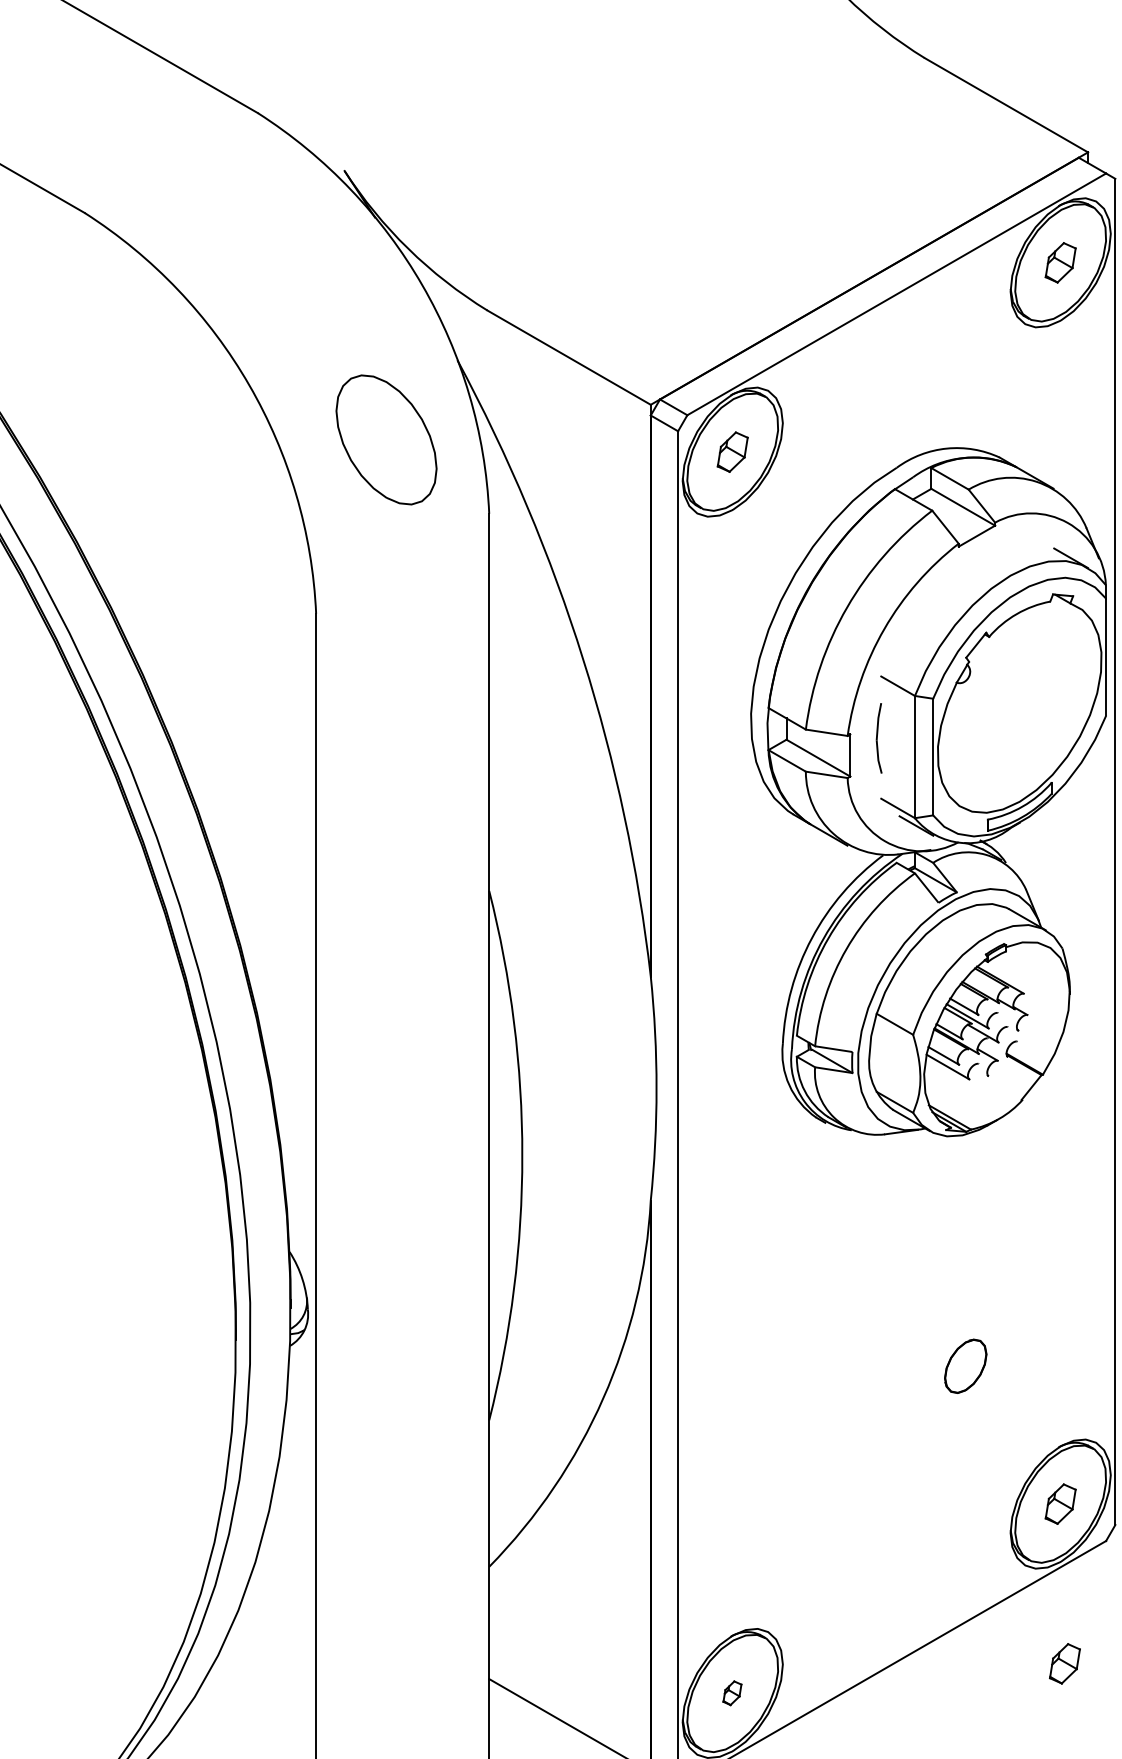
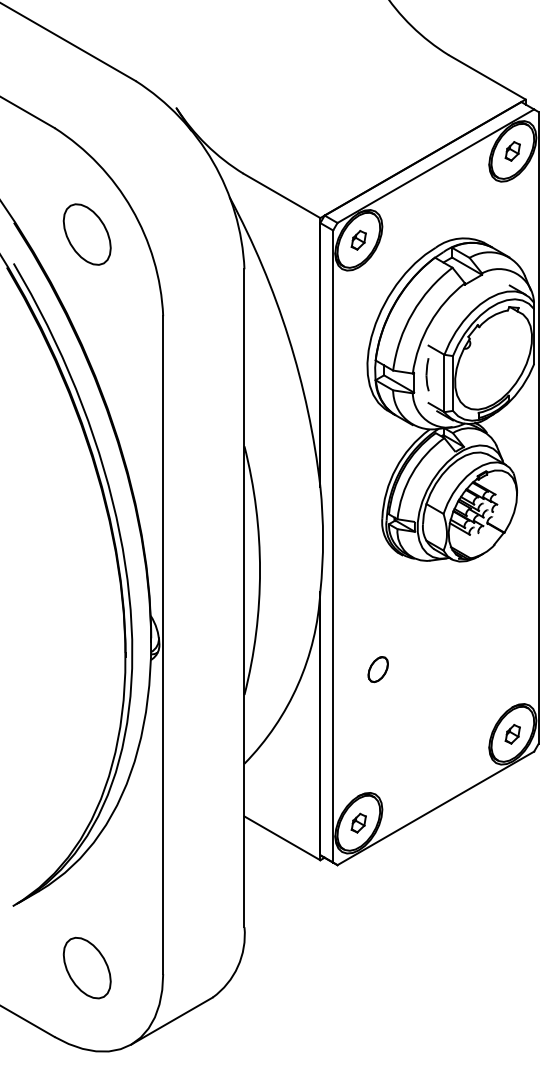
part: (384, 439) -> (86, 234), moved
part: (964, 1366) -> (377, 669), moved
part: (1064, 1664) -> (514, 809), removed
part: (732, 1691) -> (358, 822), size x1.67

